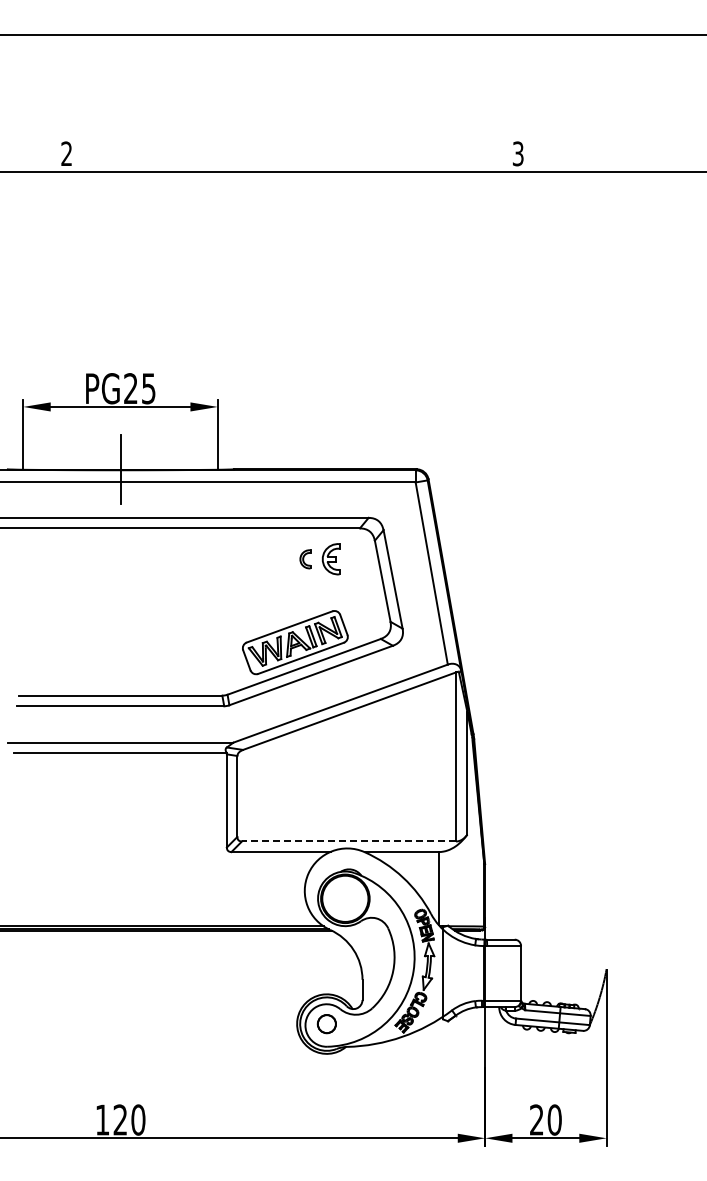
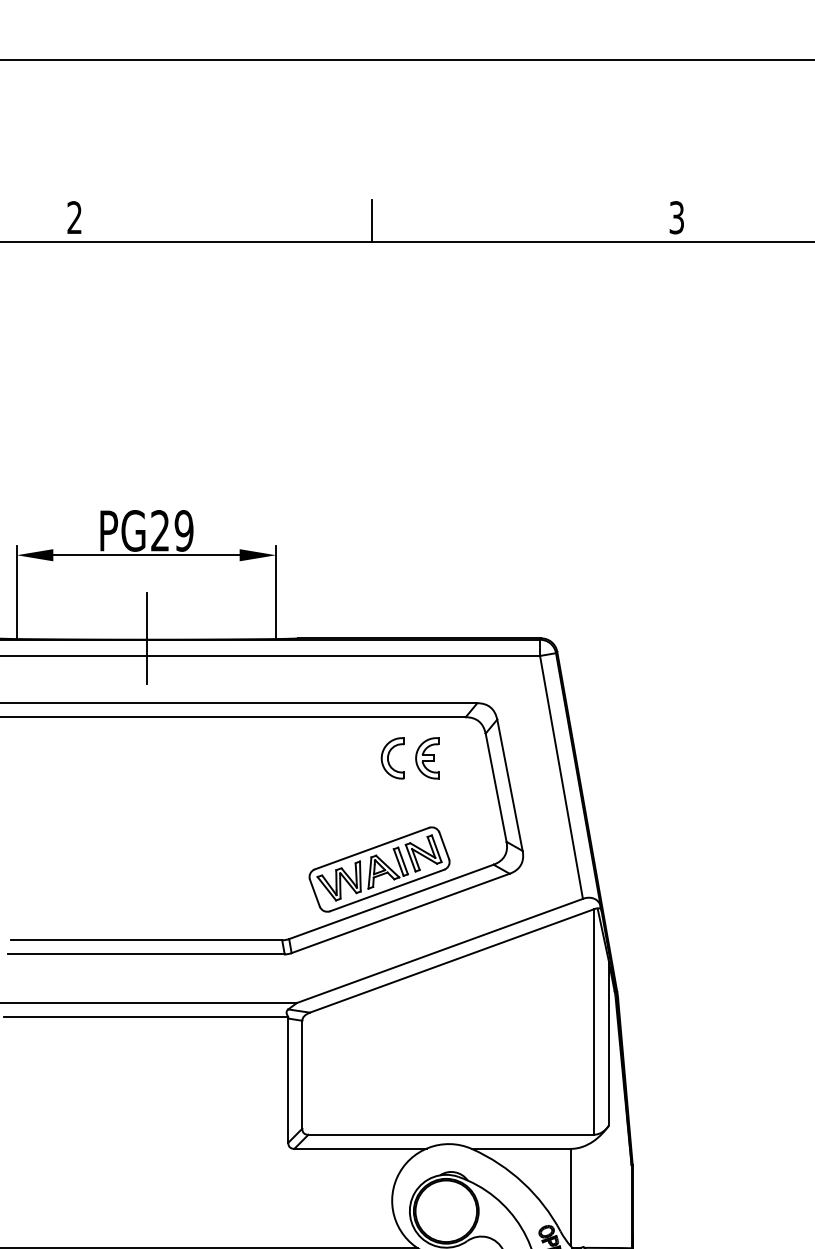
line: (289, 156) -> (371, 221), added
text: (148, 388) -> (183, 530), PG25 -> PG29
part: (305, 559) -> (393, 758), size x1.67
line: (348, 841) -> (450, 1134), dashed -> solid

